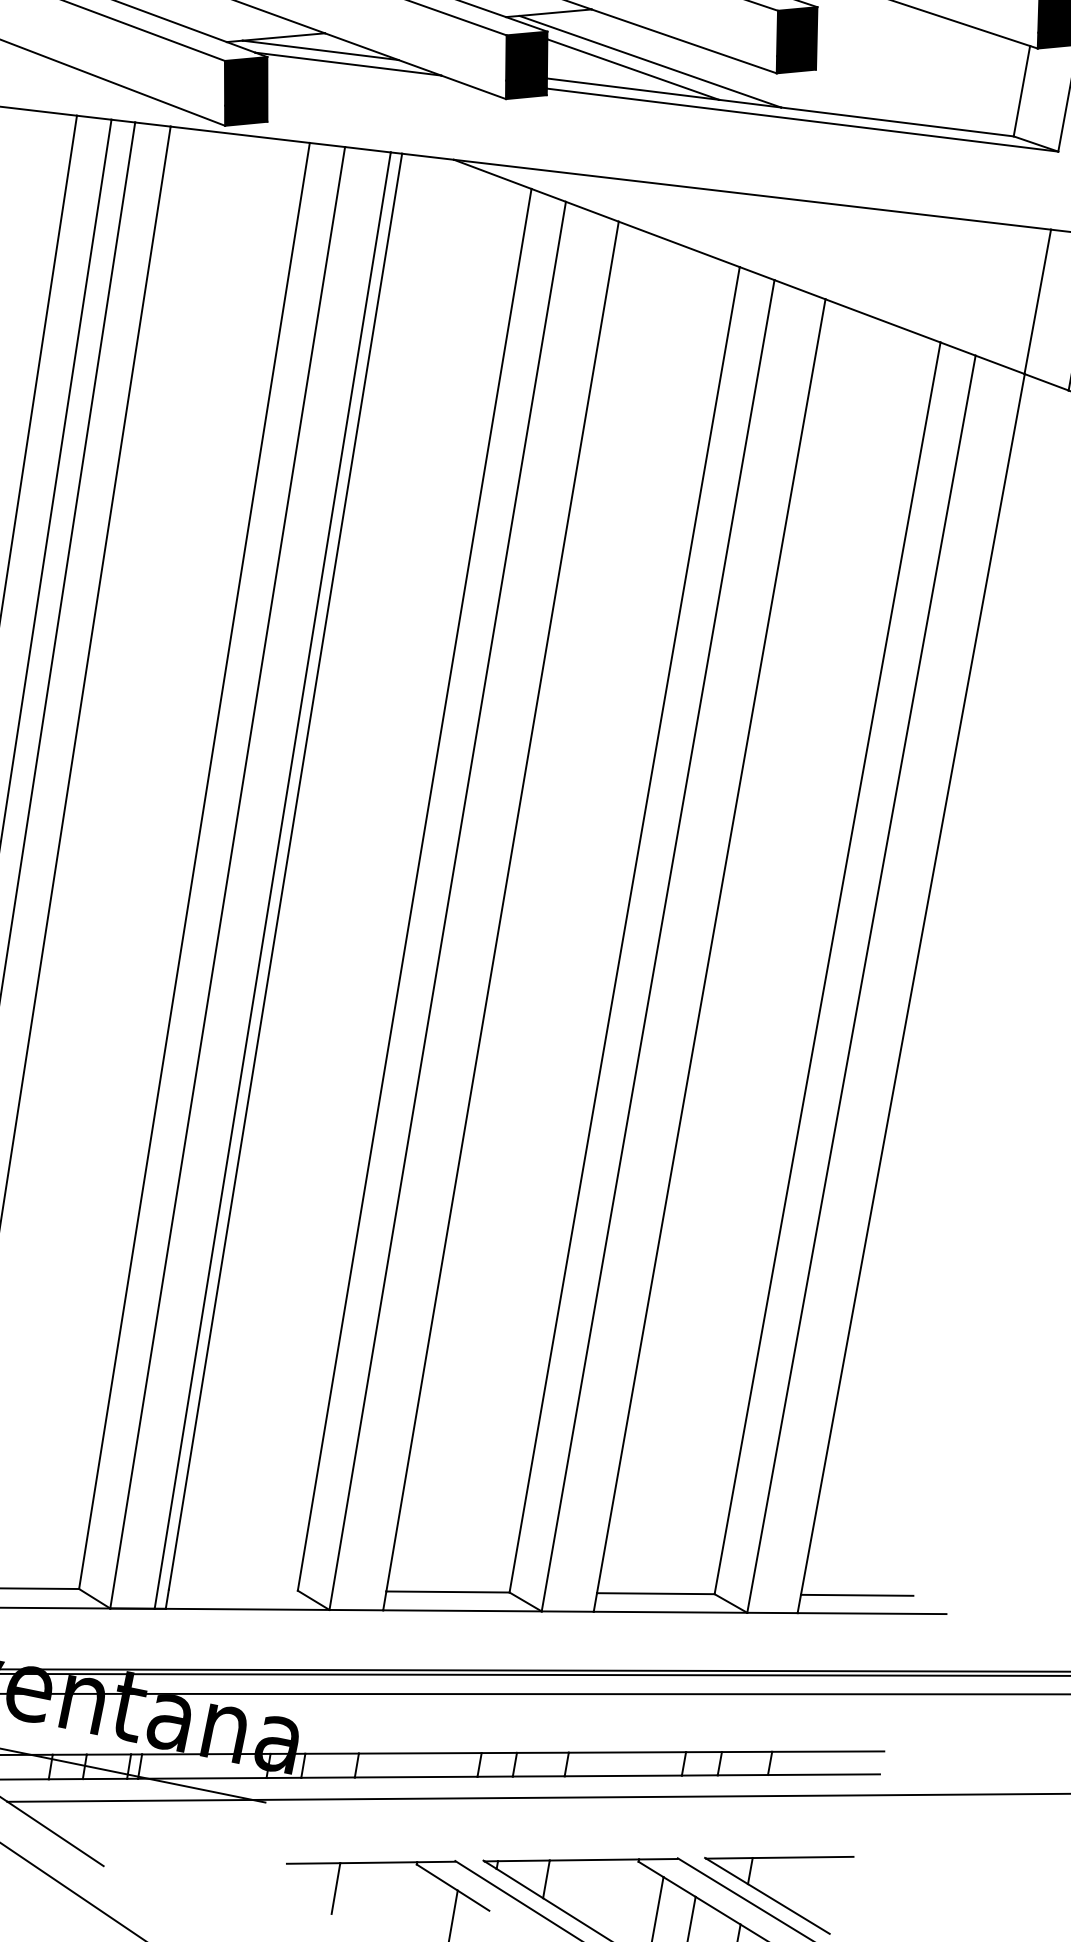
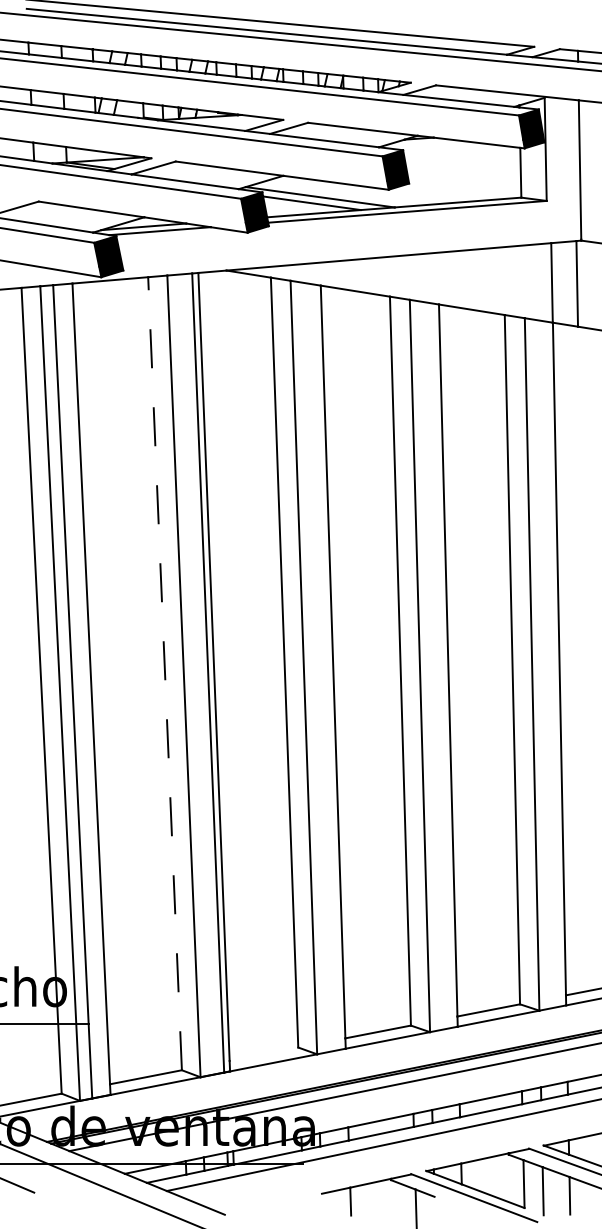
line: (195, 865) -> (165, 673), solid -> dashed

